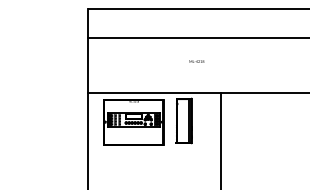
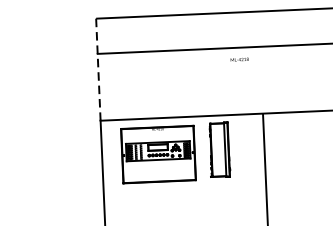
line: (87, 50) -> (98, 69), solid -> dashed
text: (196, 61) -> (239, 59), moved

